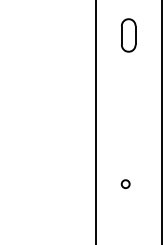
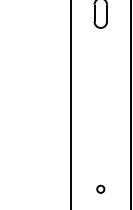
part: (125, 183) -> (100, 188), moved

